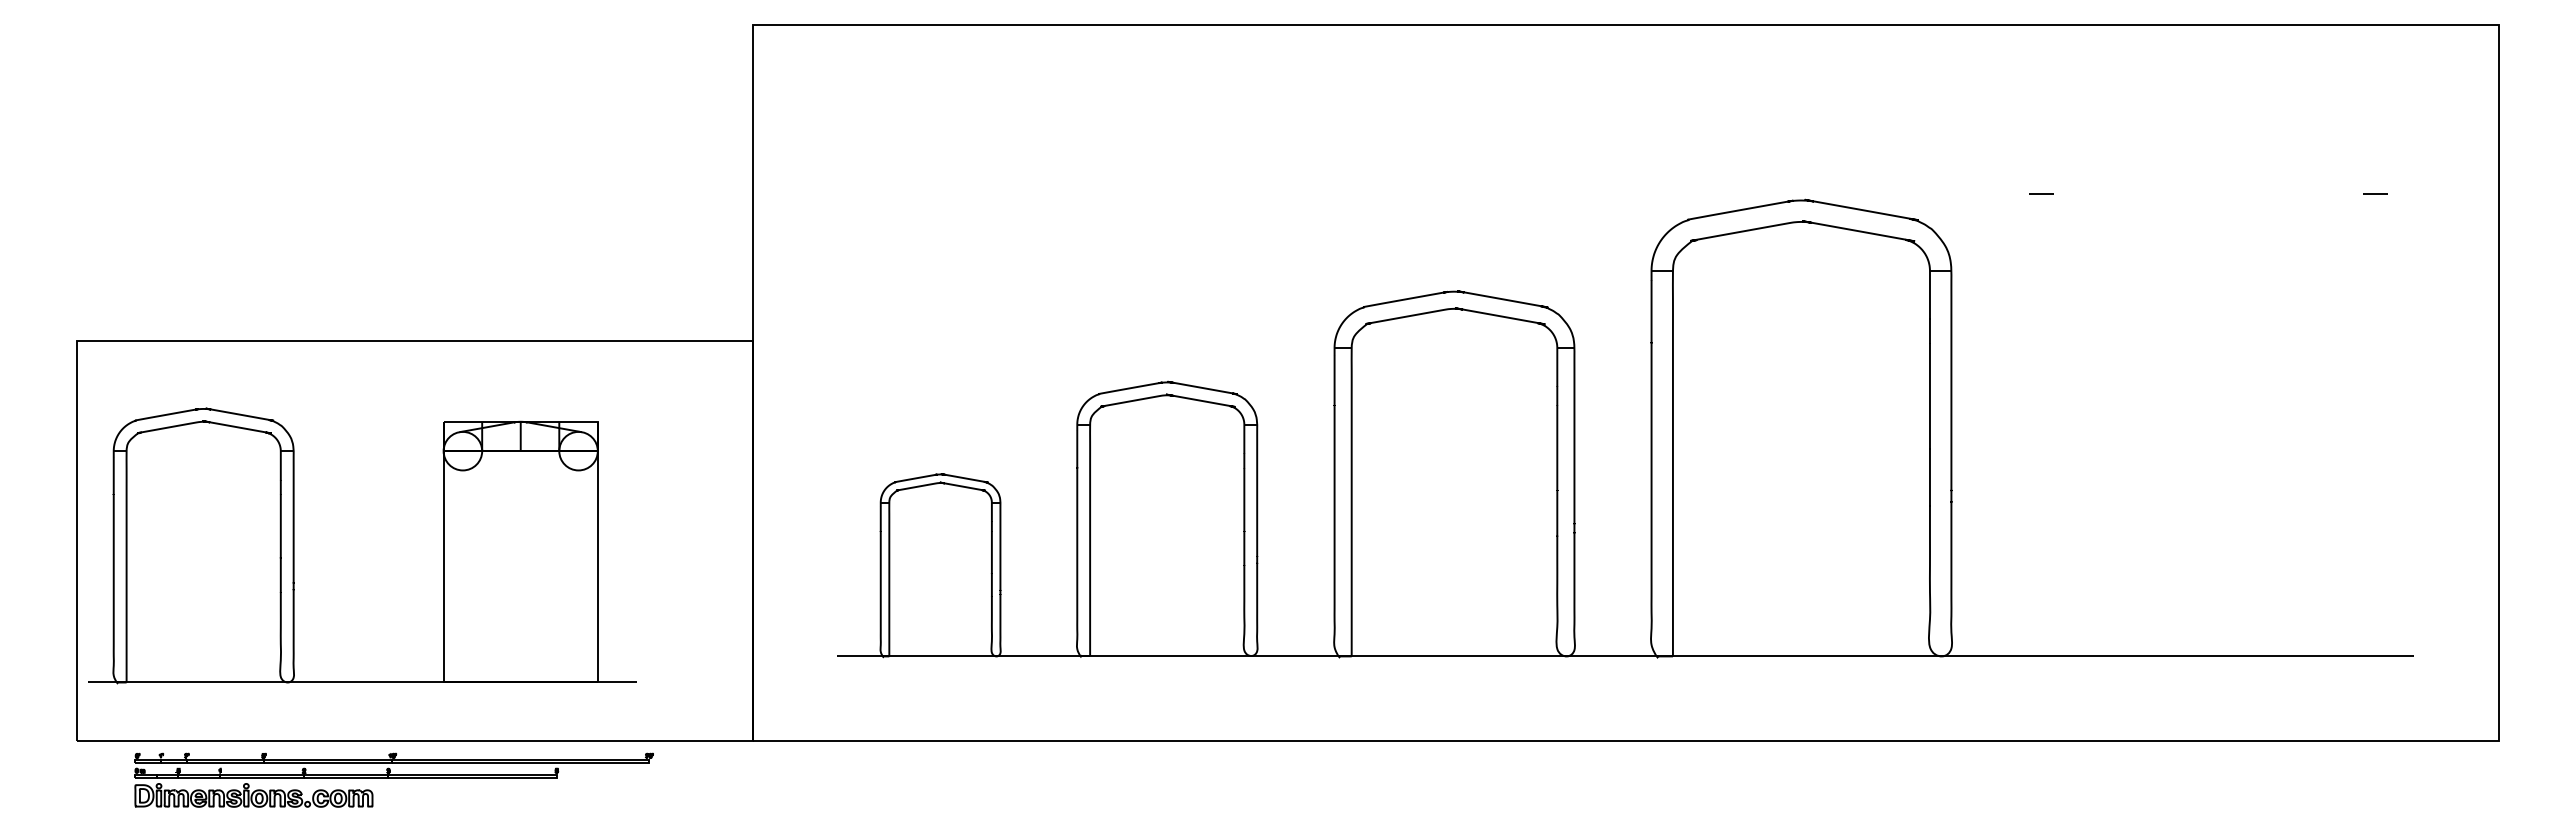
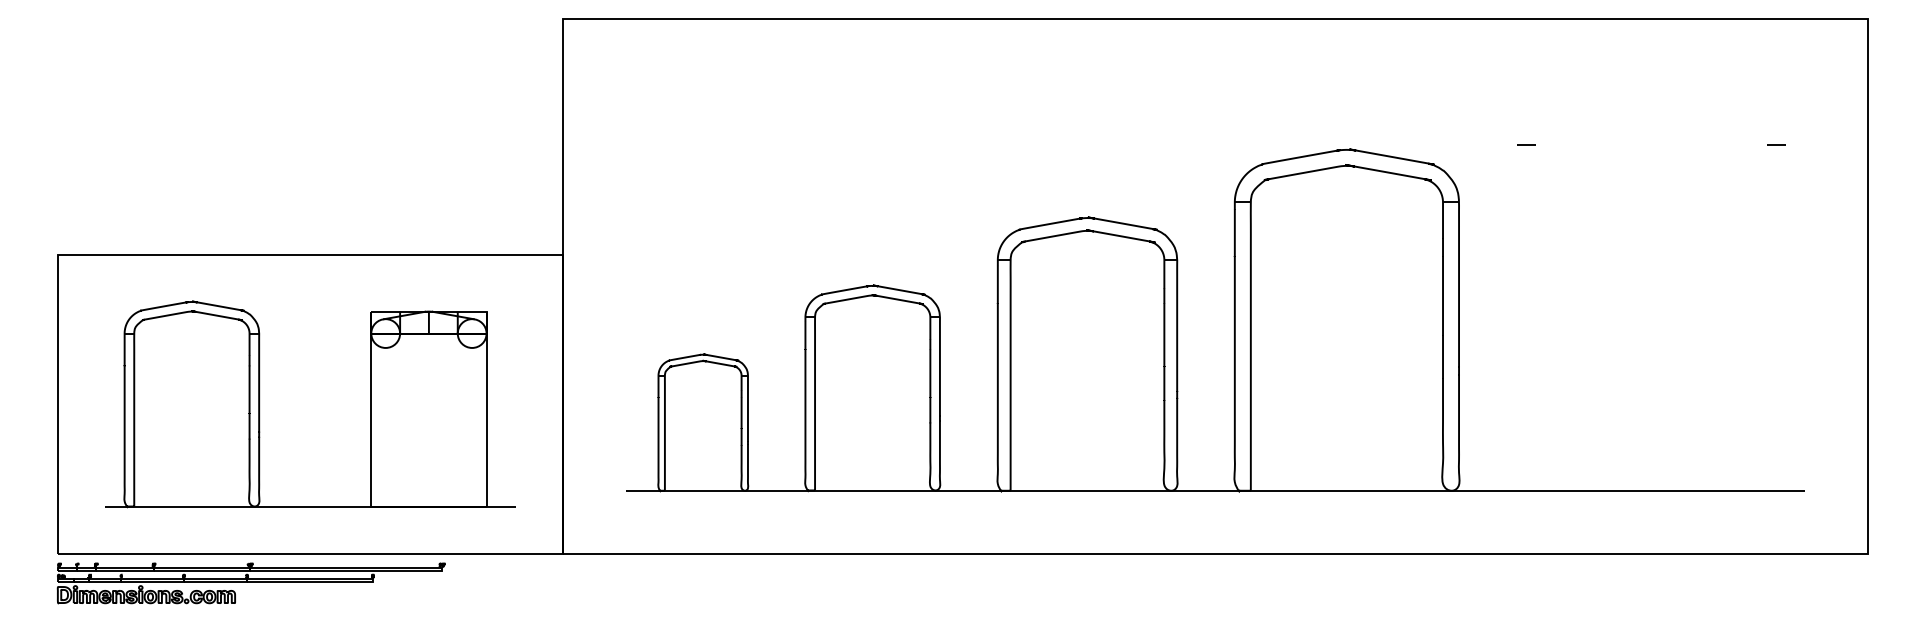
part: (294, 545) -> (259, 404), moved
part: (393, 779) -> (250, 582), moved

